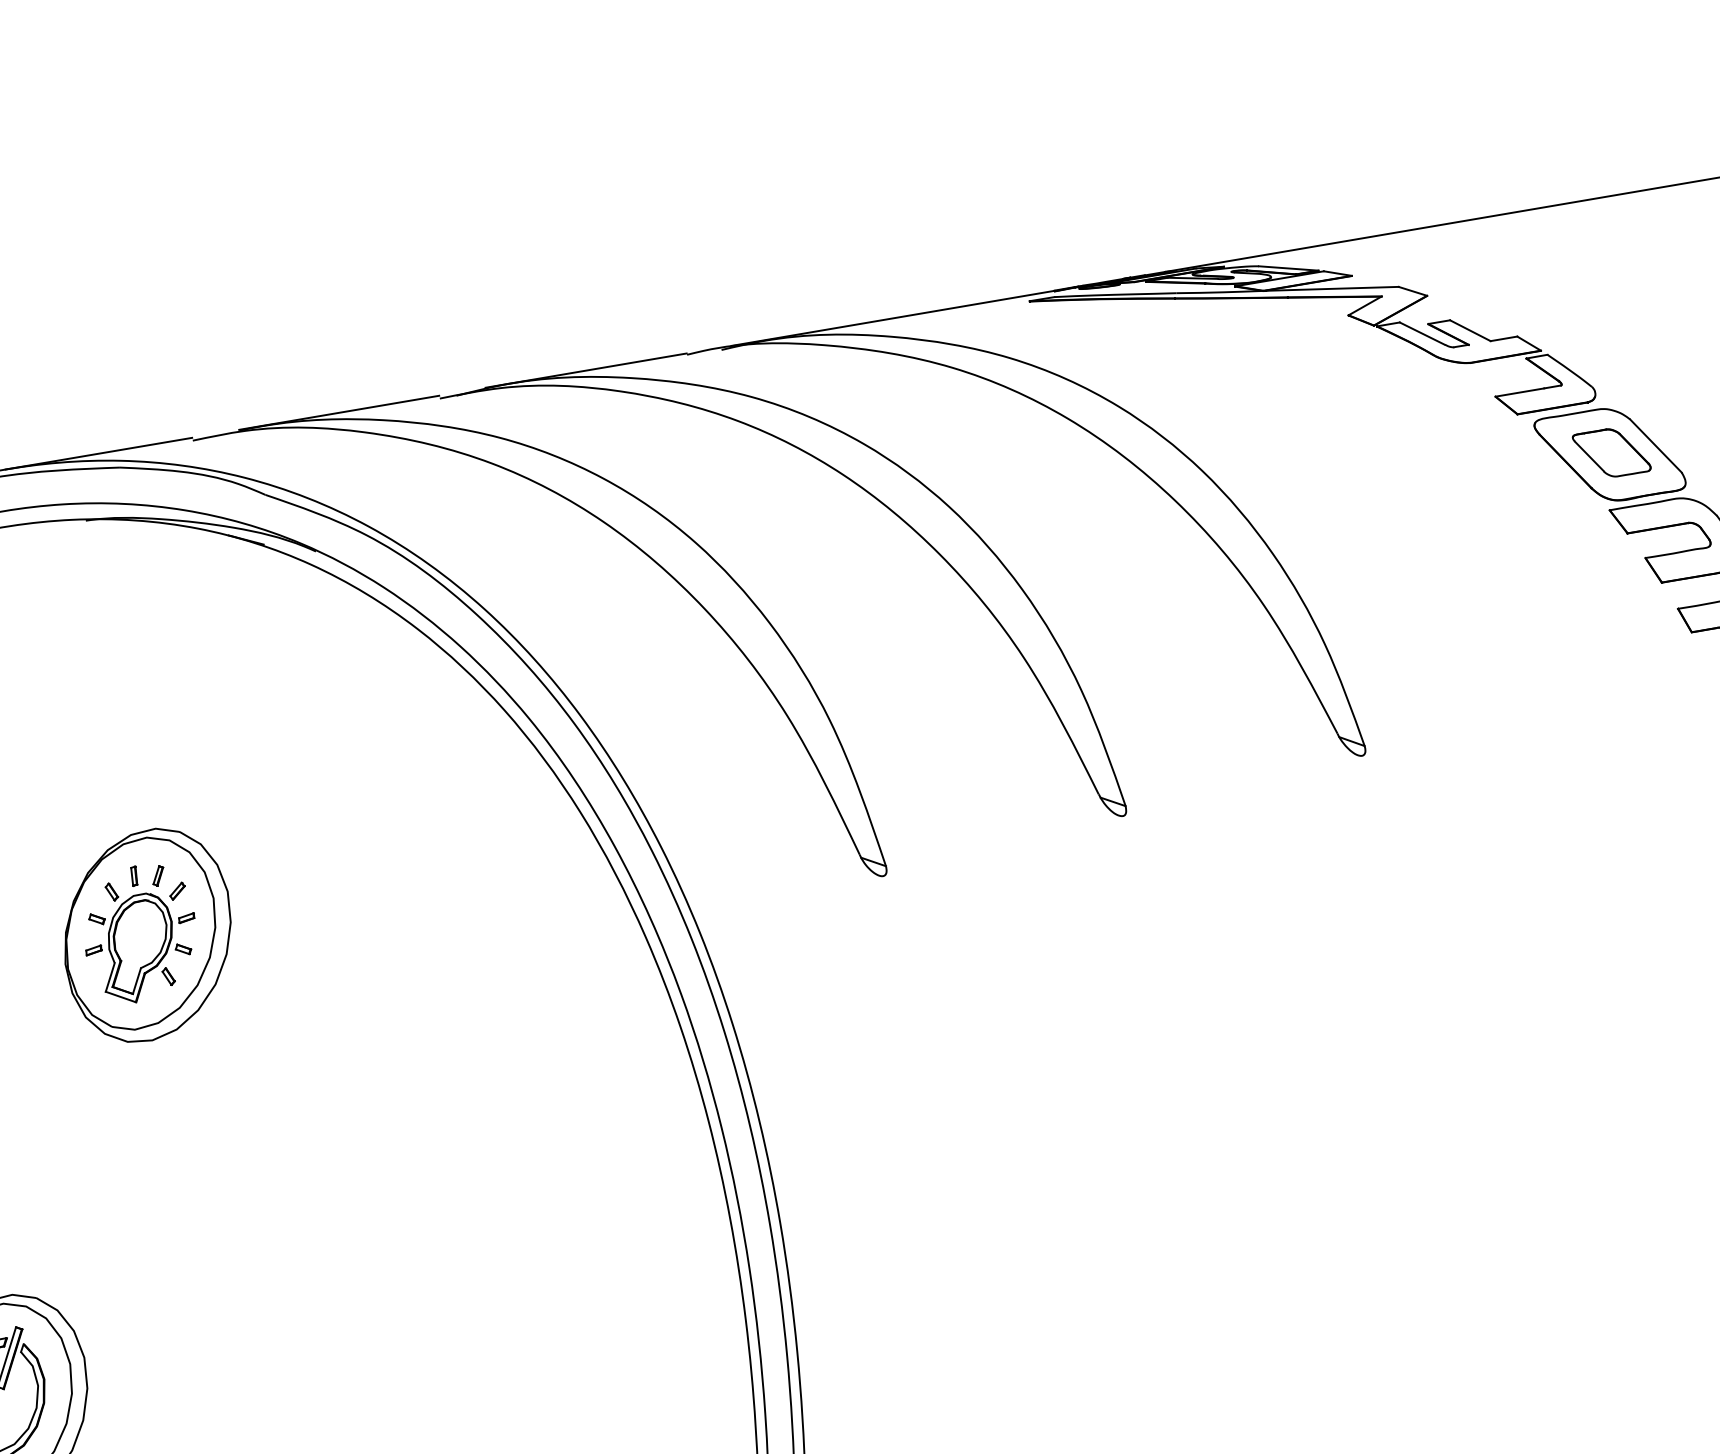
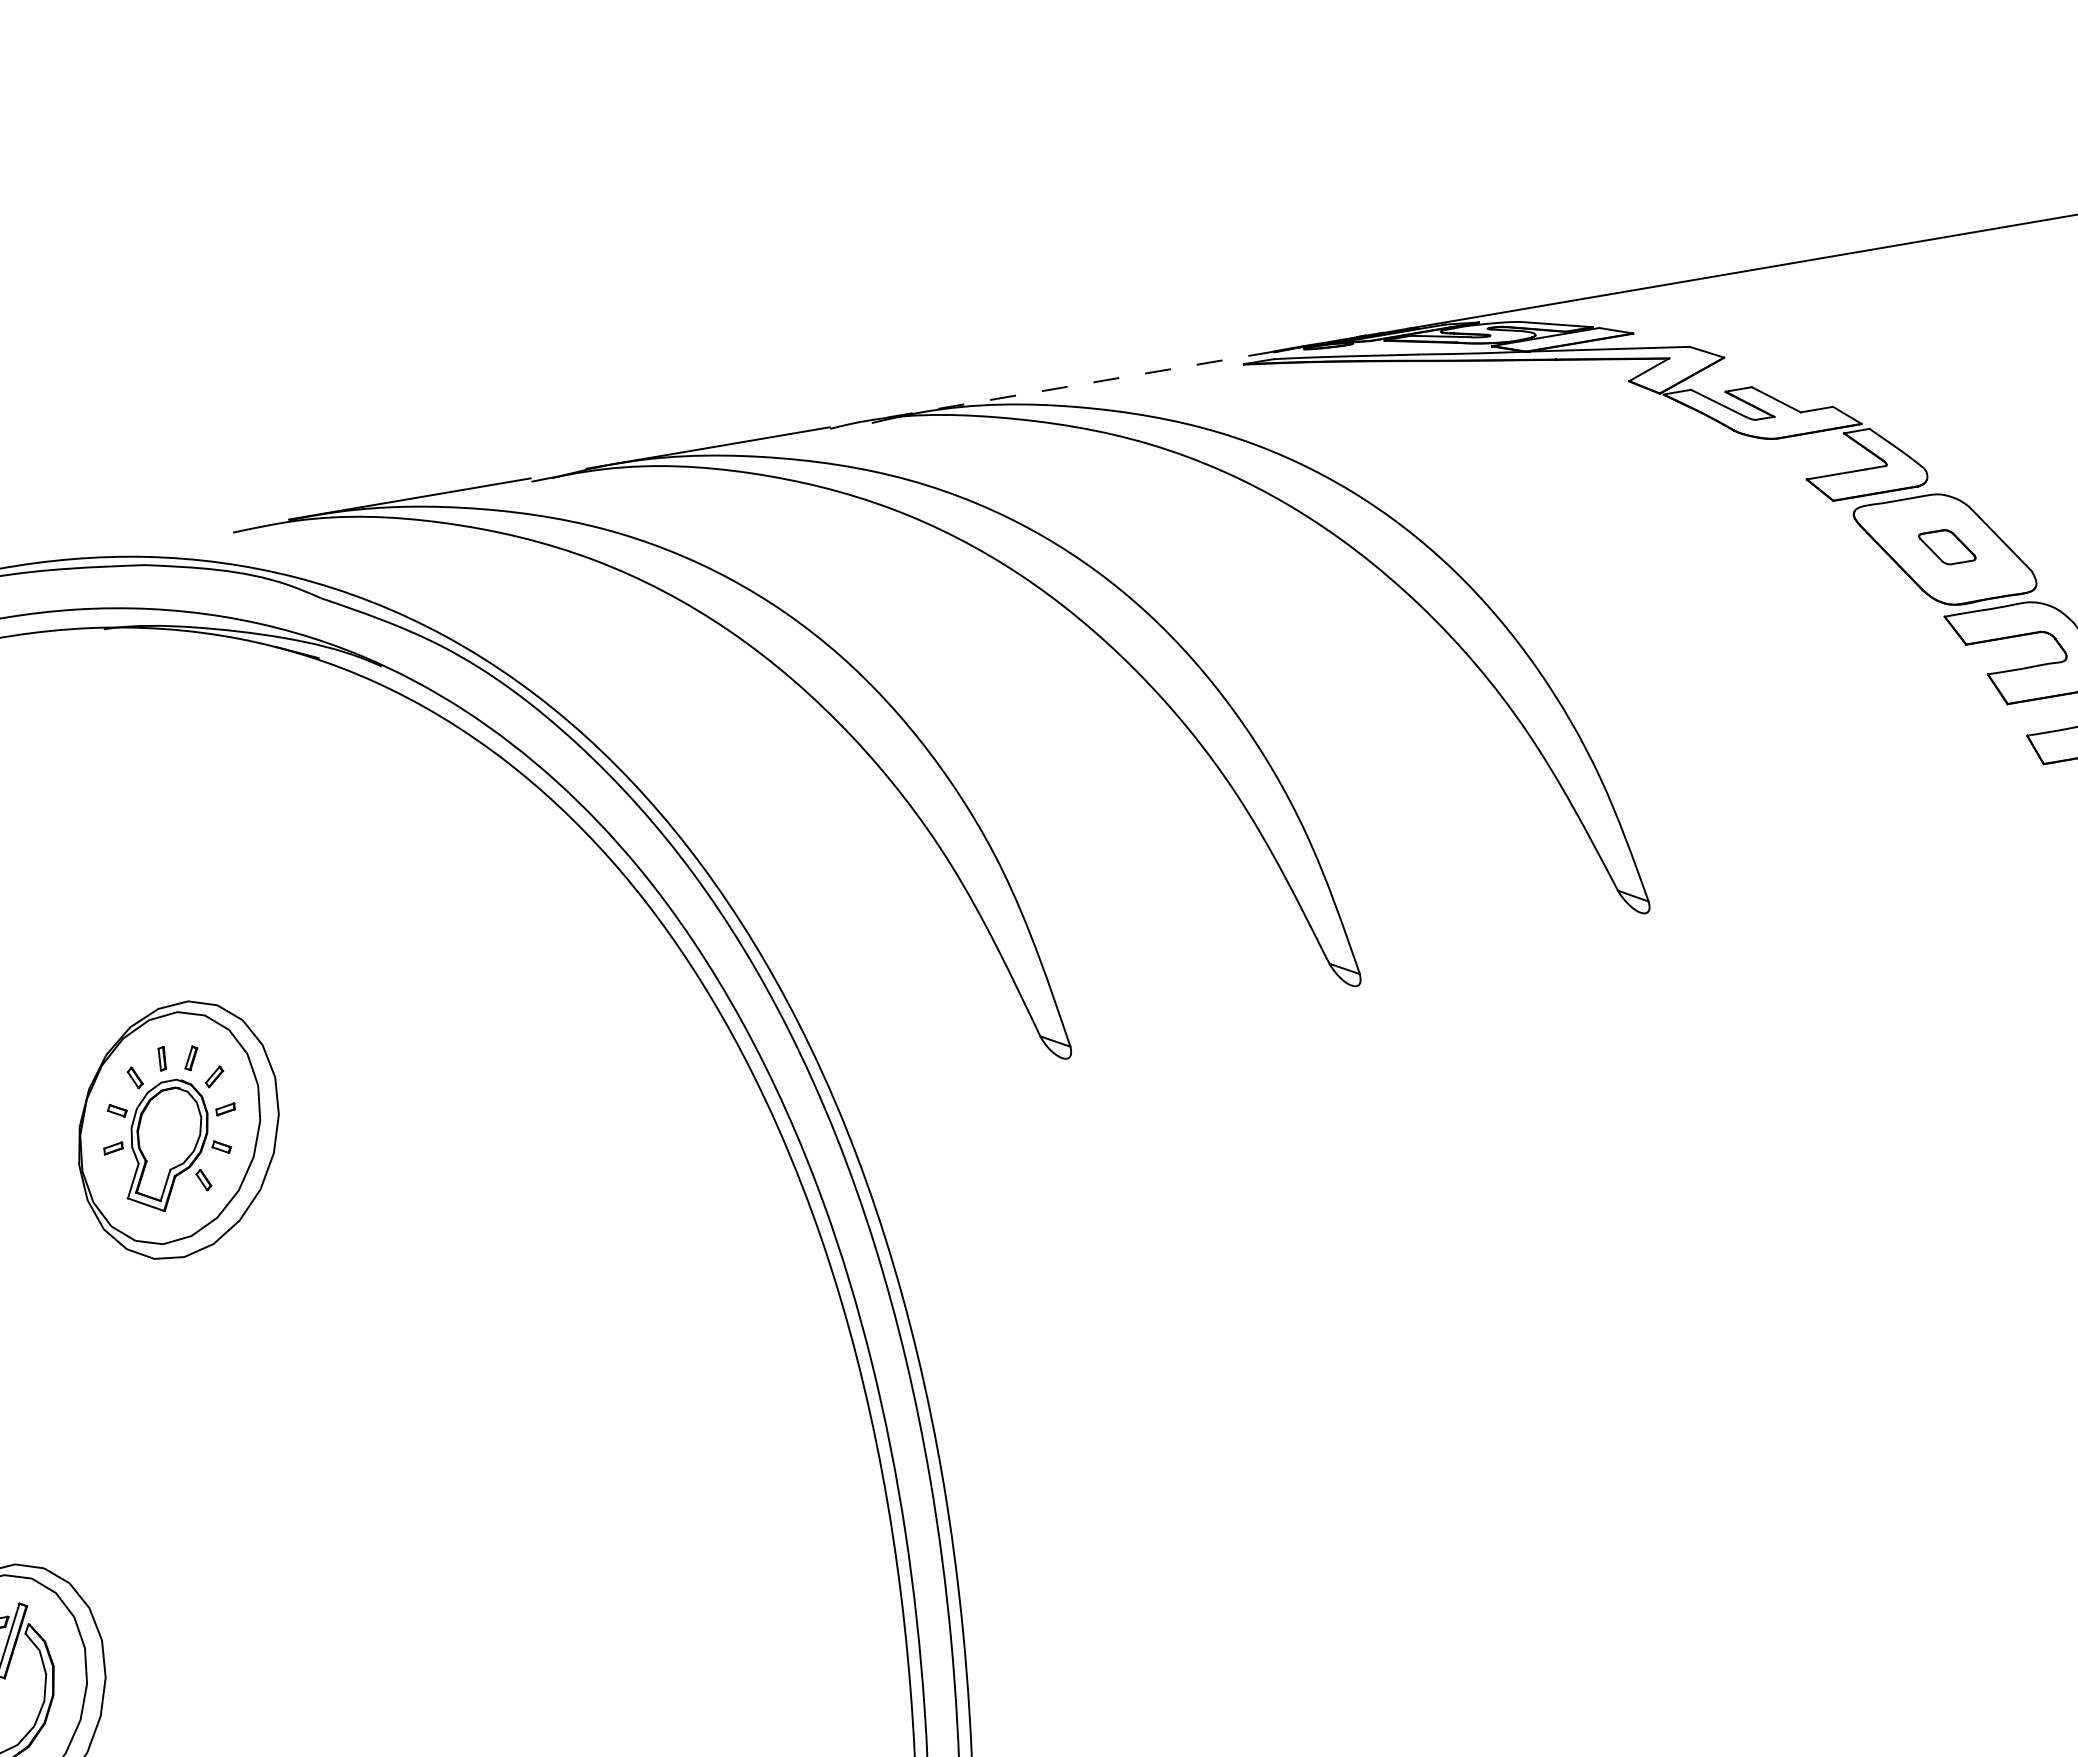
line: (892, 318) -> (1078, 384), solid -> dashed
part: (1612, 452) -> (1947, 546), size x0.6
line: (98, 453) -> (119, 548), removed

